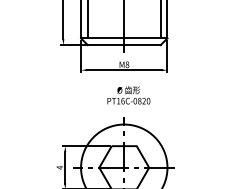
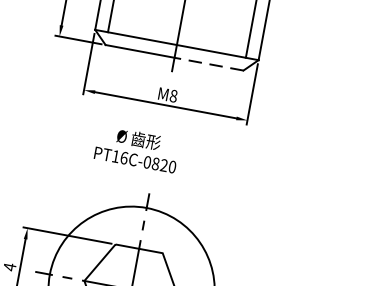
line: (142, 45) -> (208, 64), solid -> dashed
text: (128, 95) -> (136, 149), moved

